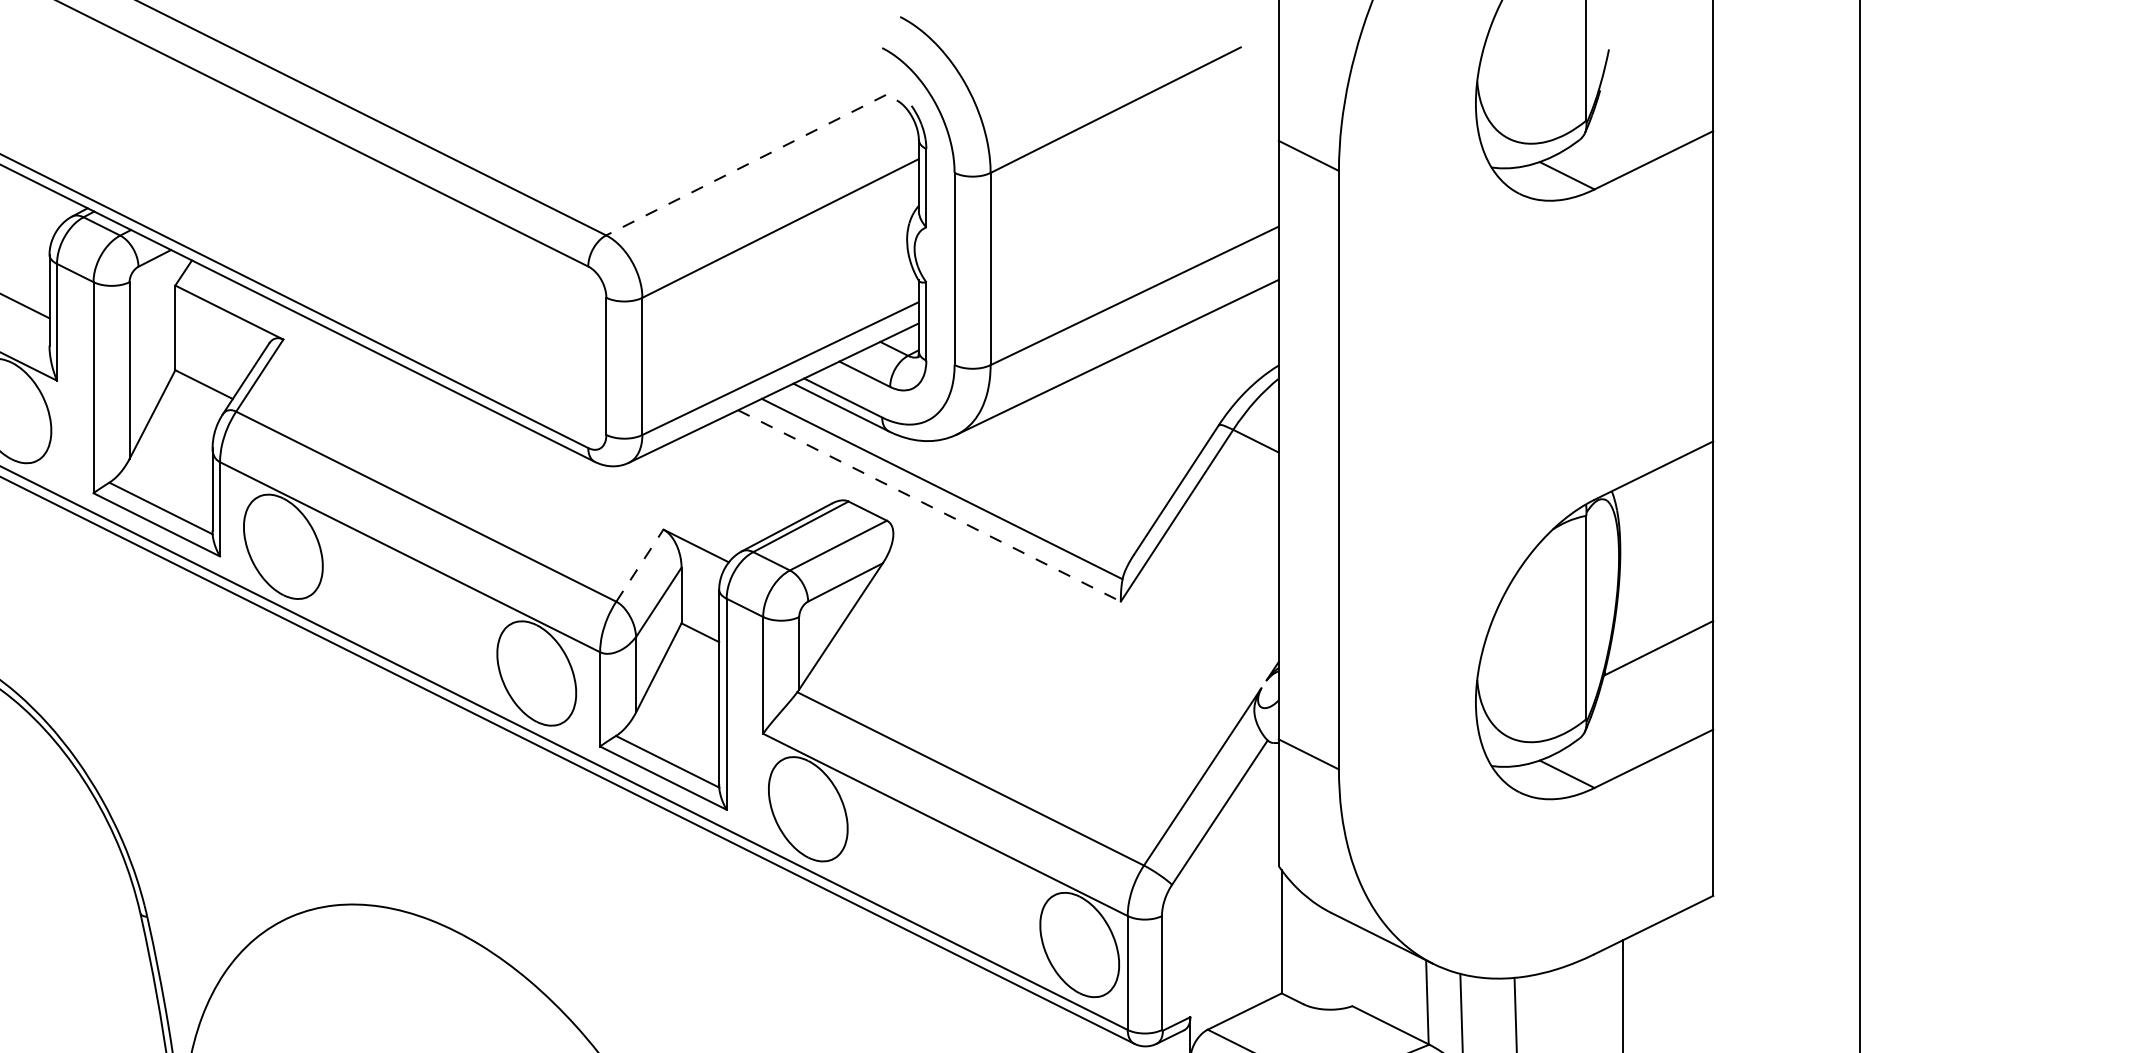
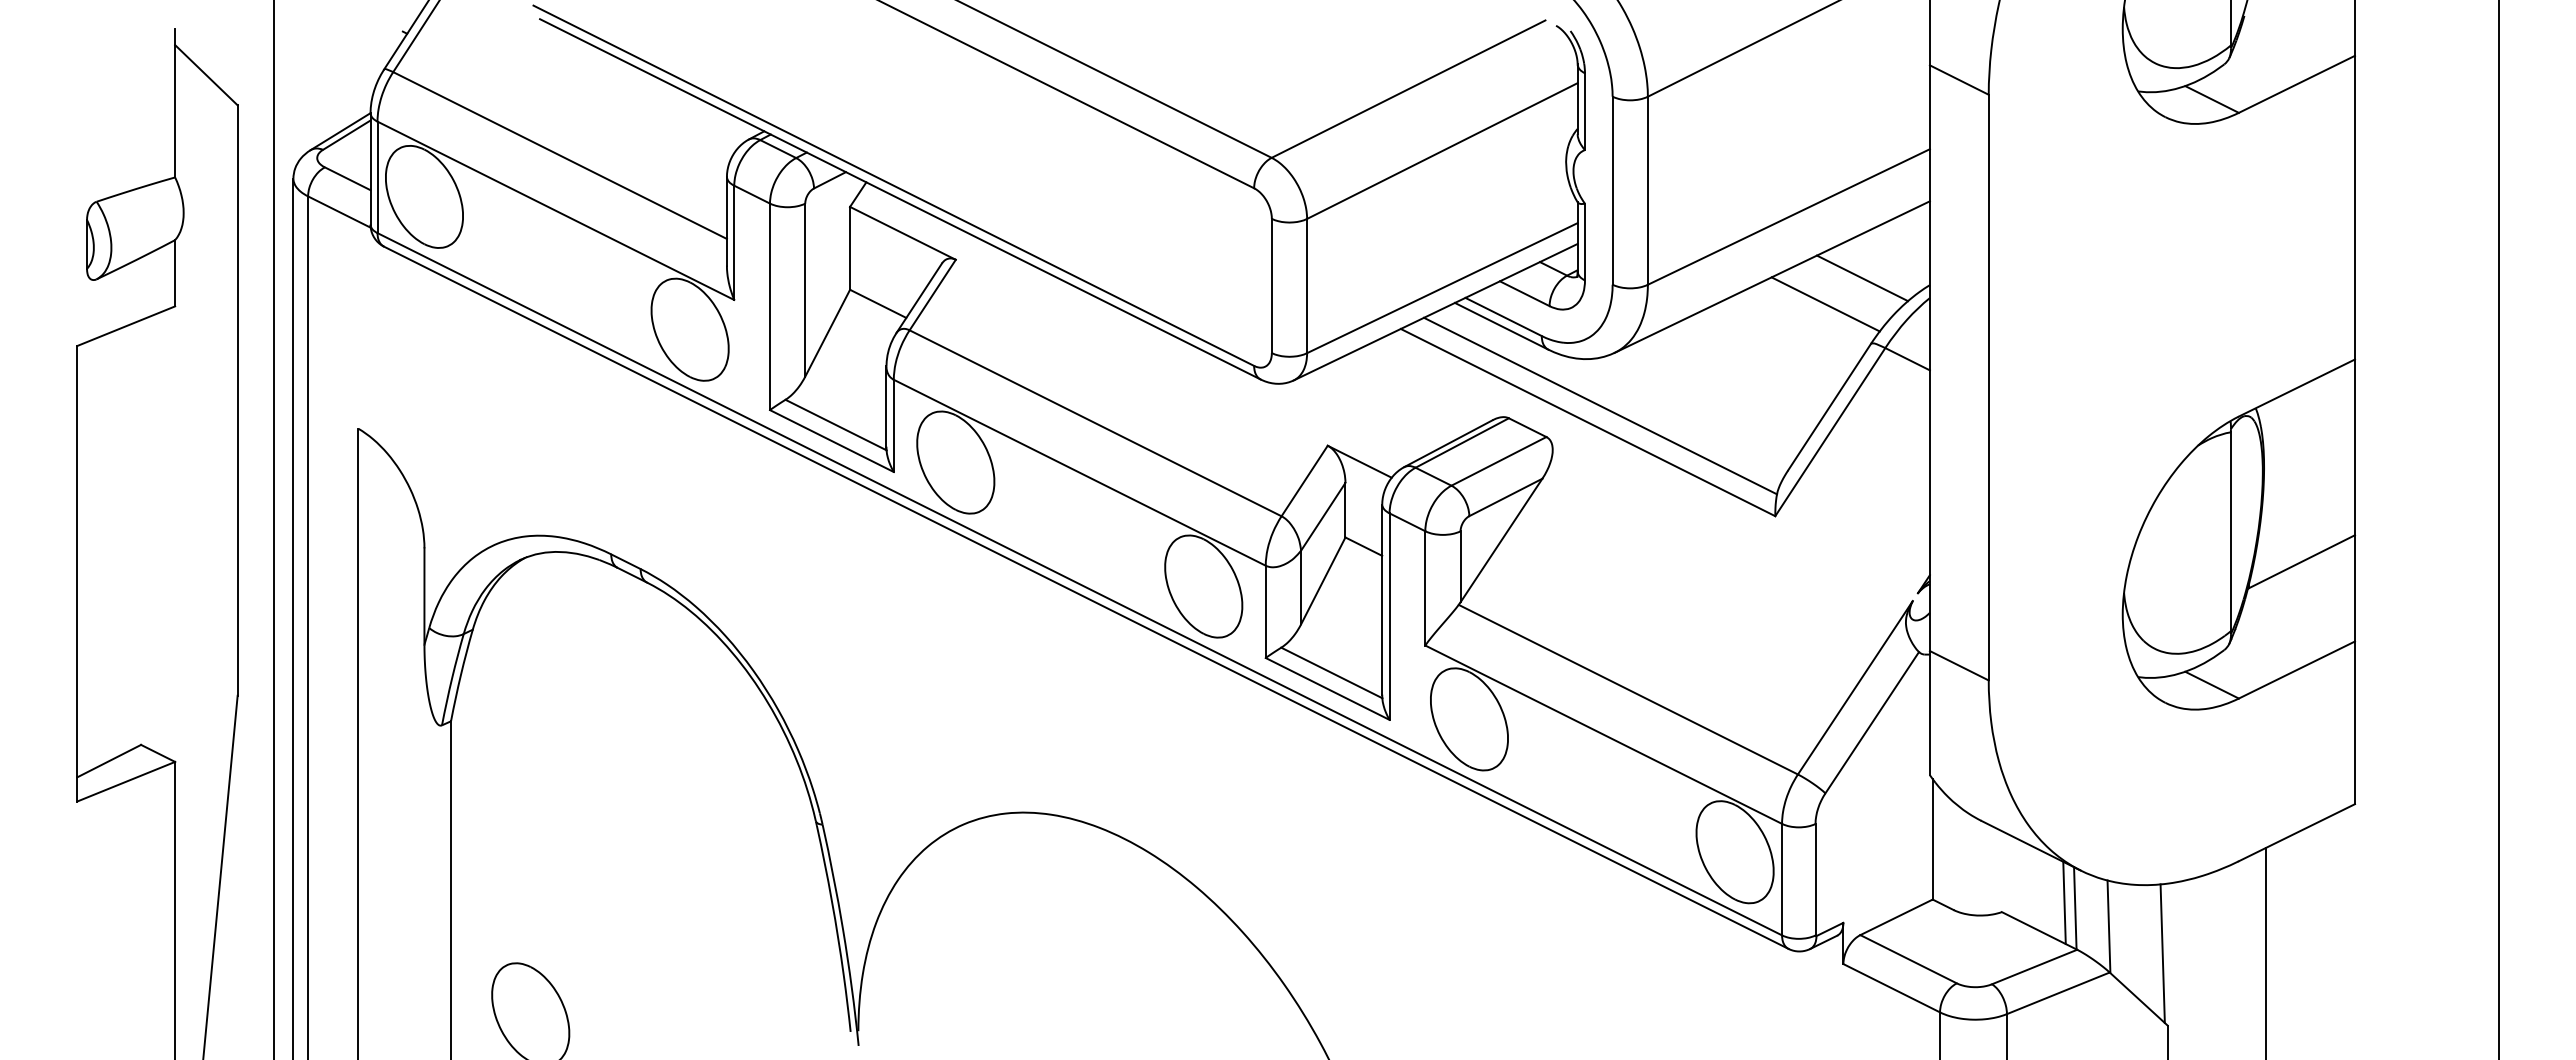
line: (746, 165) -> (1408, 89), dashed -> solid
line: (1209, 358) -> (1862, 278), added
line: (1172, 385) -> (1825, 304), added
line: (929, 505) -> (1588, 422), dashed -> solid
line: (639, 565) -> (1304, 480), dashed -> solid
line: (1416, 996) -> (2064, 902), added

